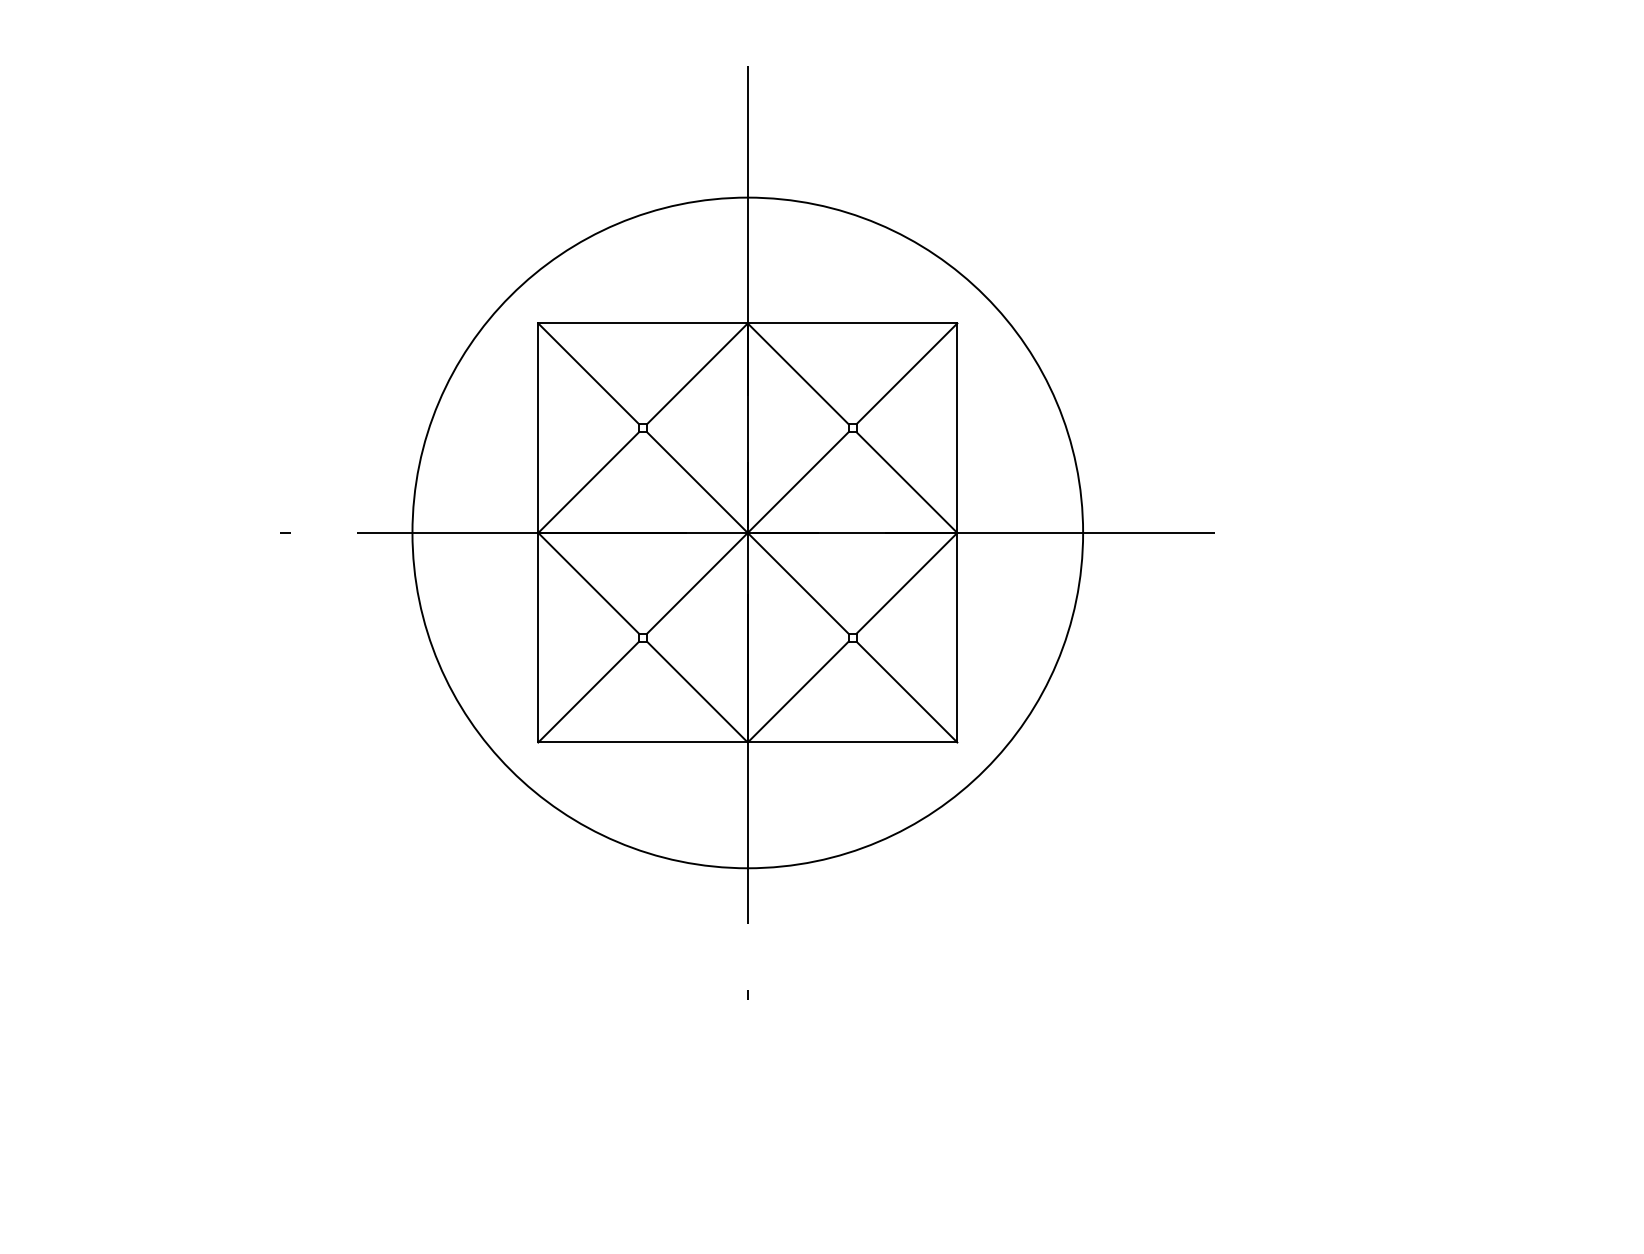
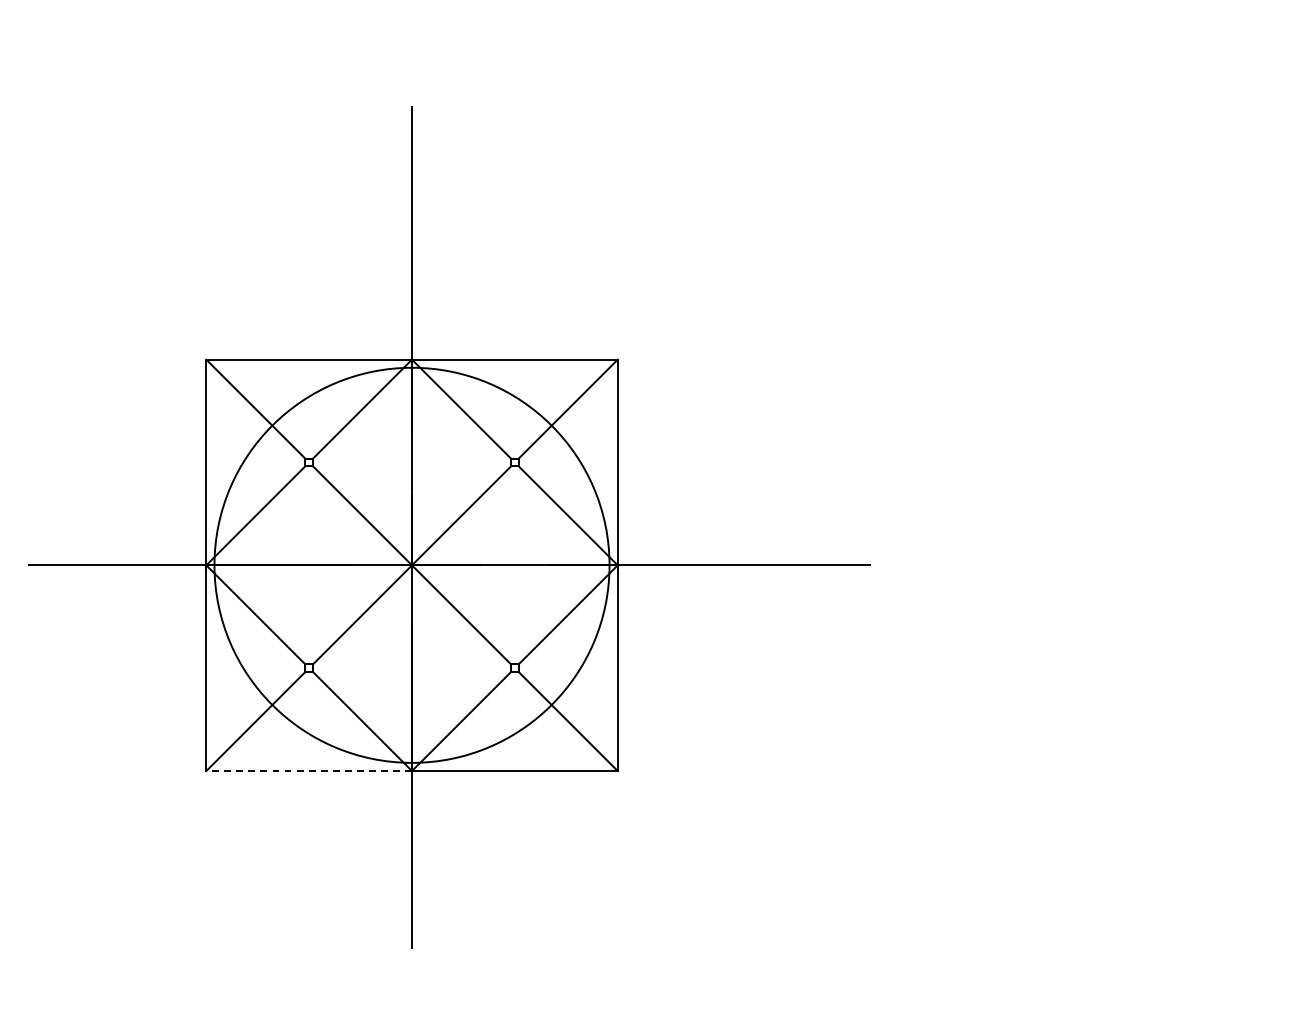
circle: (747, 532) -> (411, 564), size x0.6
line: (643, 742) -> (309, 771), solid -> dashed

